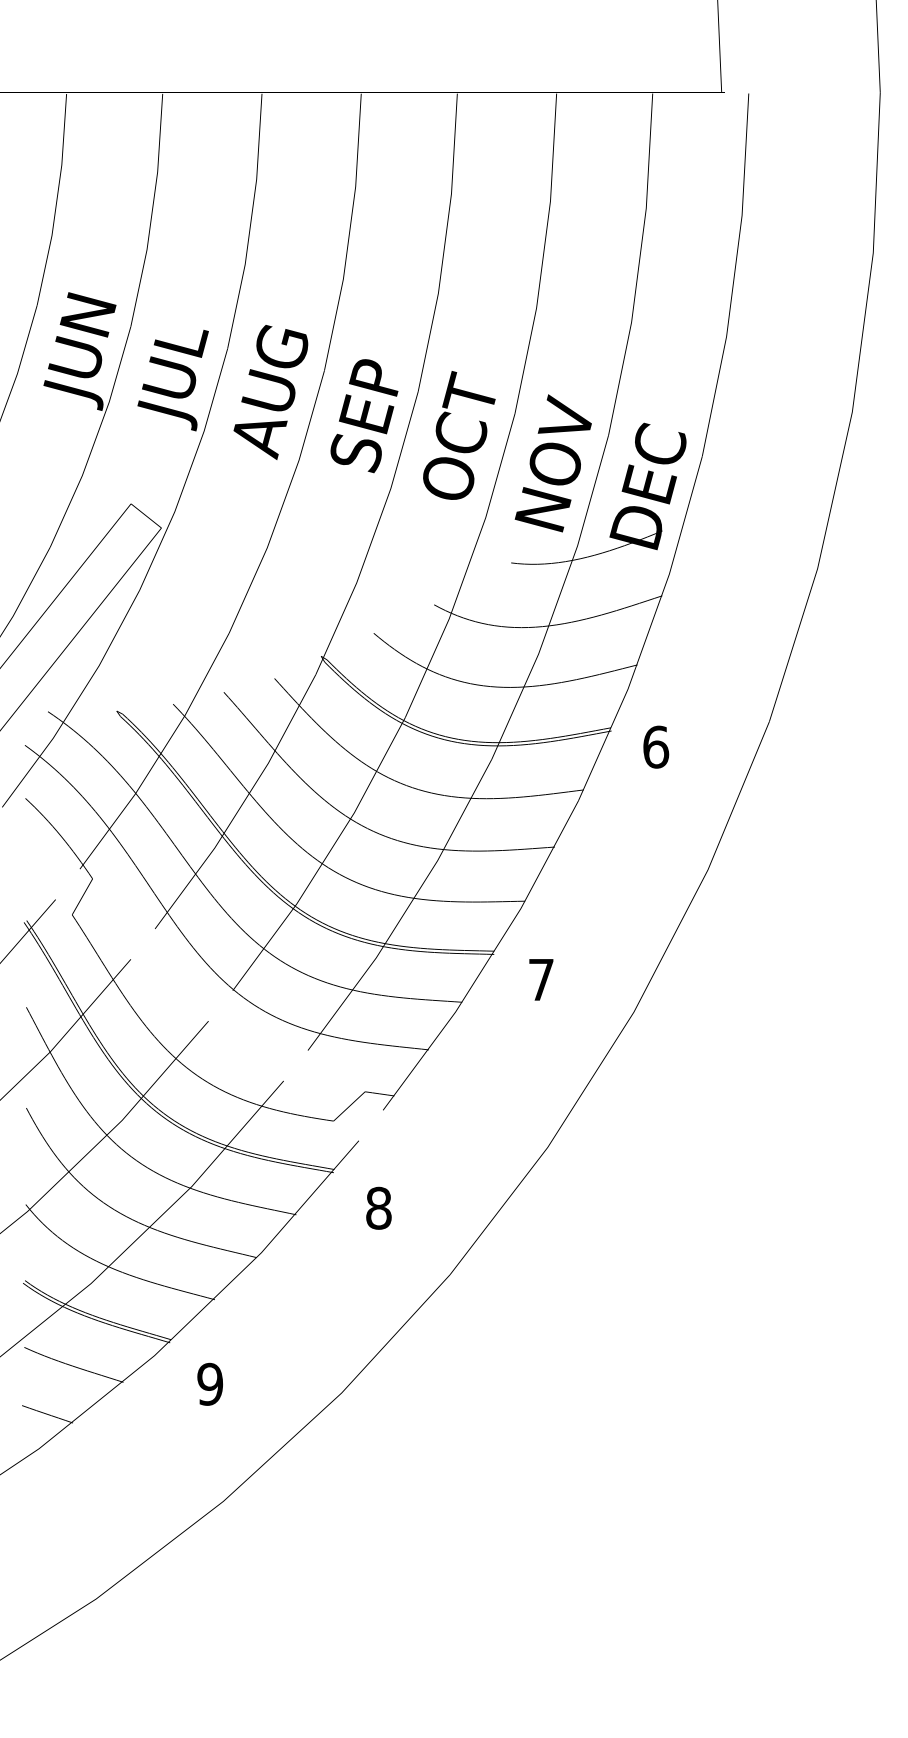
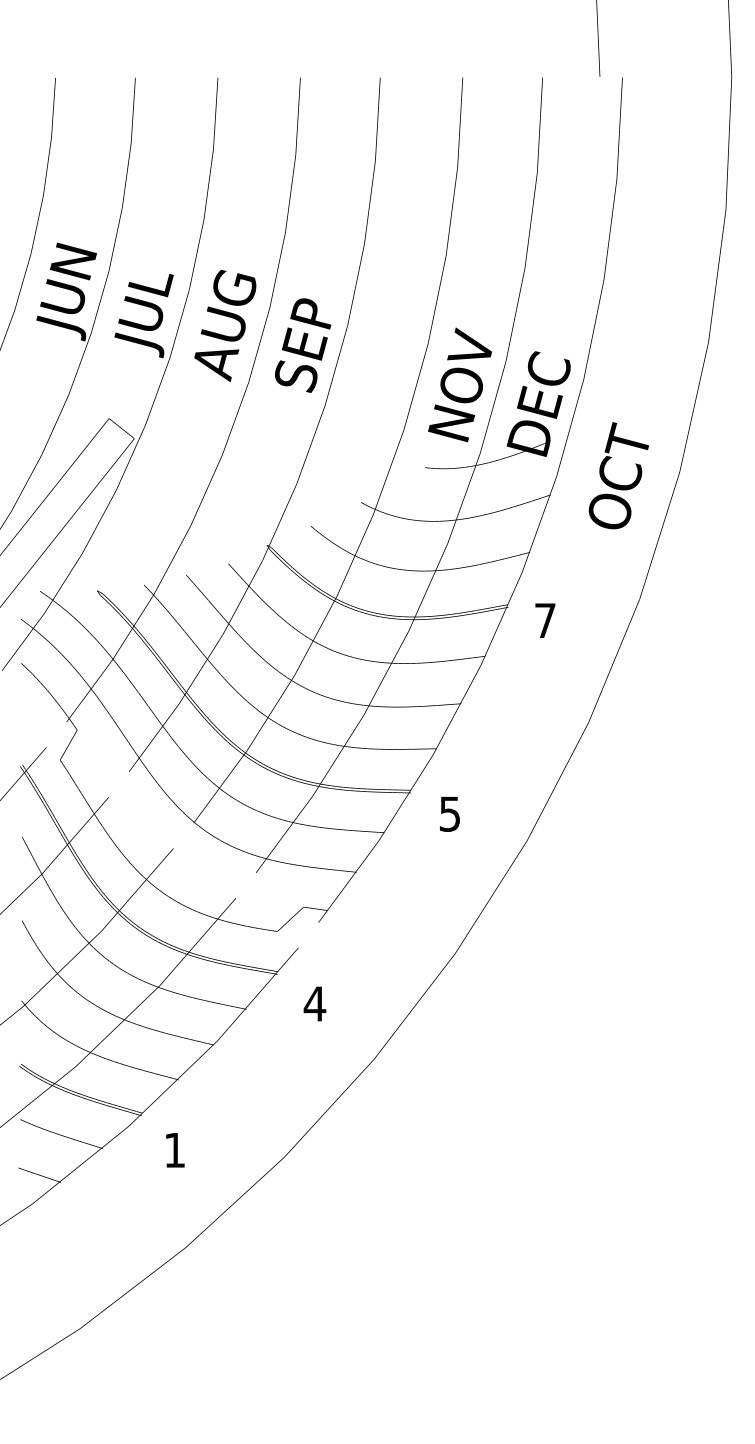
text: (458, 435) -> (618, 475), moved
text: (656, 746) -> (545, 620), 6 -> 7
text: (541, 979) -> (450, 813), 7 -> 5
text: (378, 1207) -> (314, 1003), 8 -> 4
text: (209, 1384) -> (174, 1150), 9 -> 1

